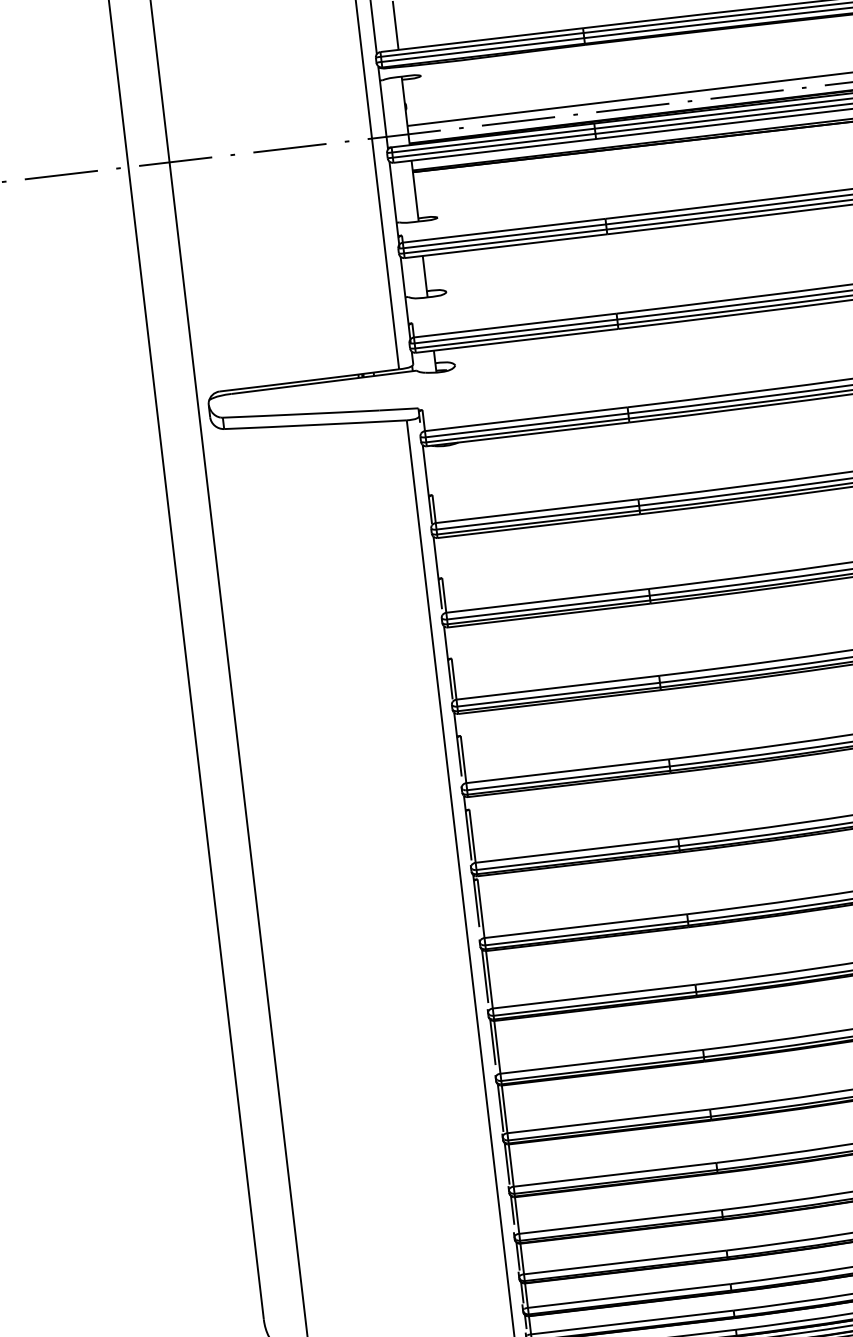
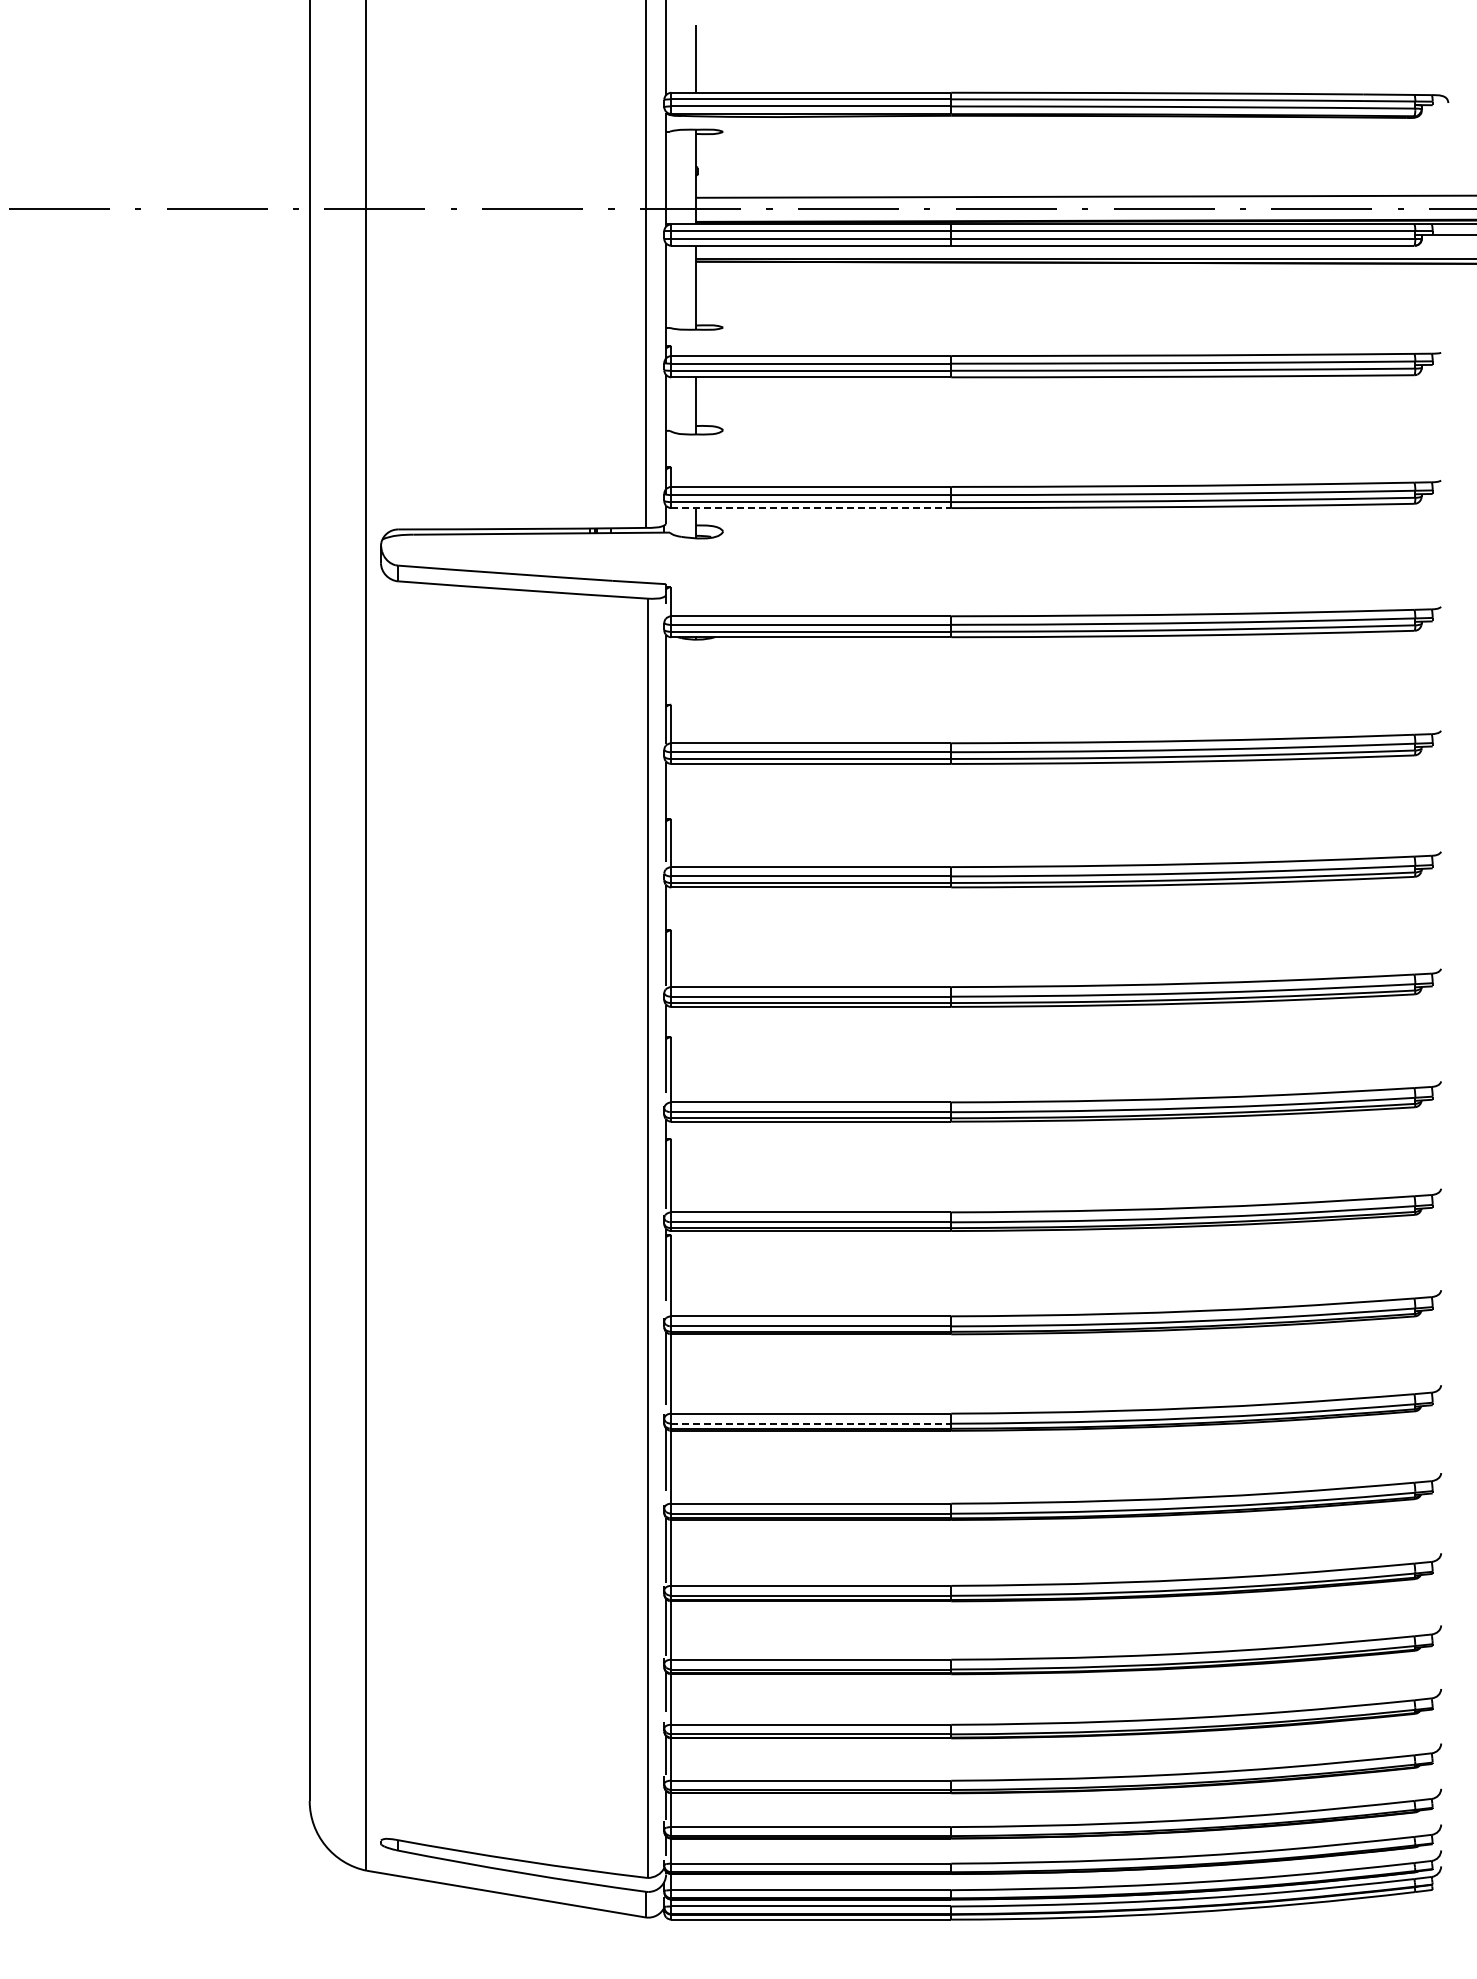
line: (517, 341) -> (811, 508), solid -> dashed
line: (595, 1003) -> (811, 1423), solid -> dashed

